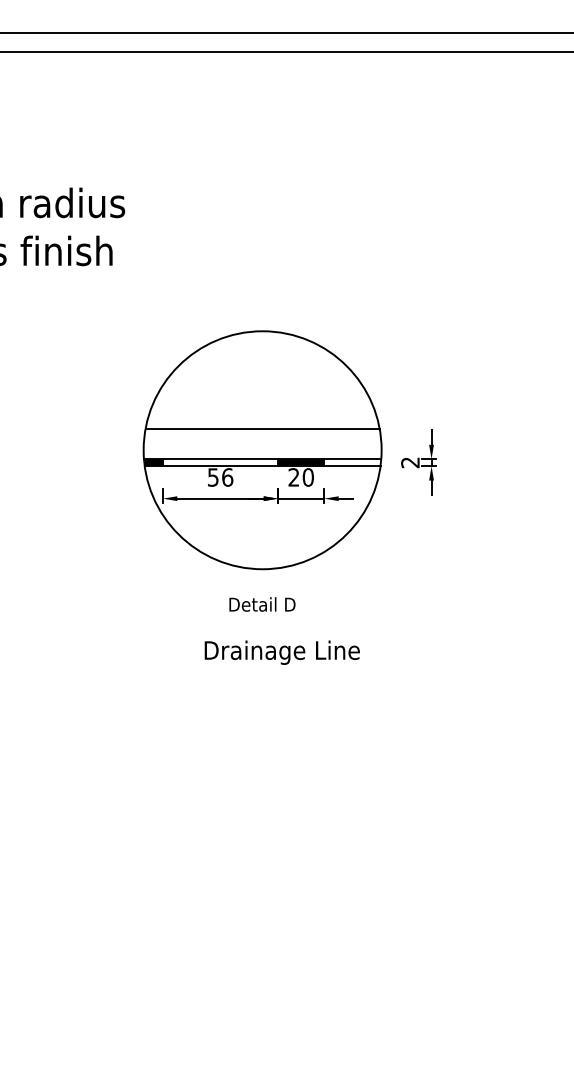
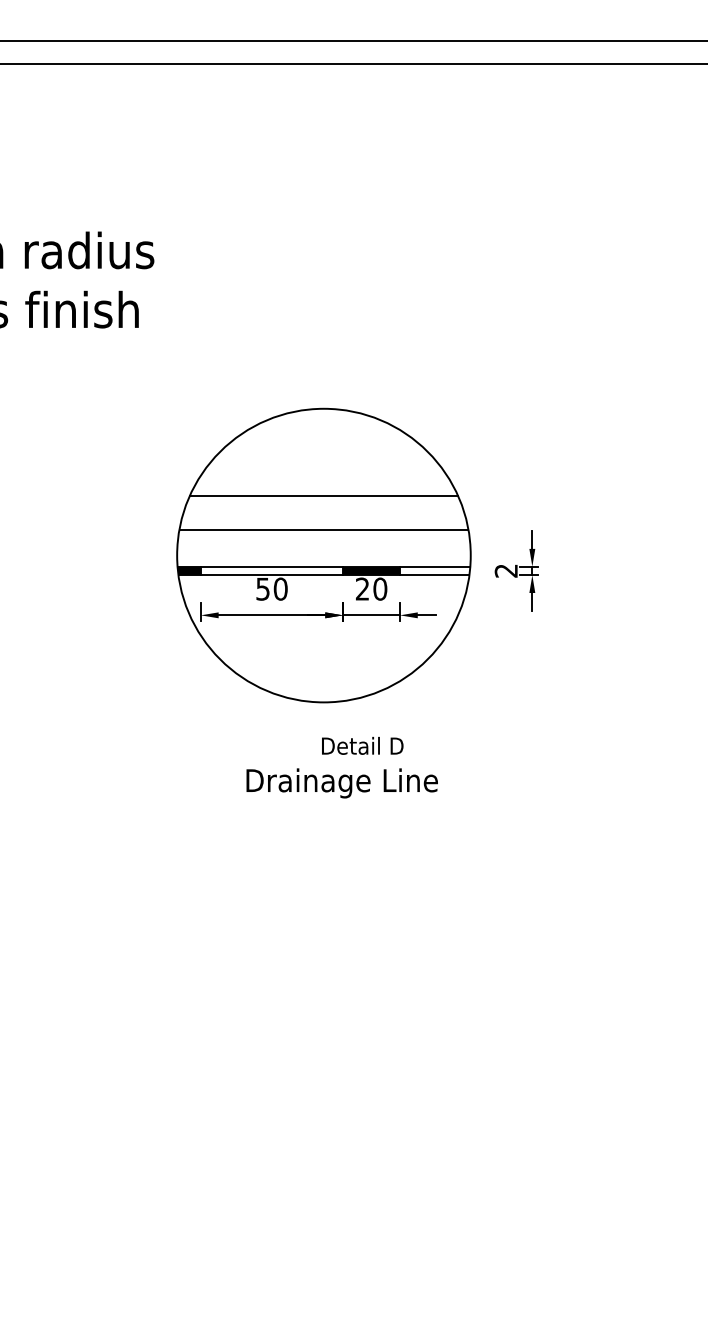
line: (262, 401) -> (323, 495), added
text: (227, 476) -> (280, 588), 56 -> 50
text: (262, 604) -> (362, 745), moved
text: (281, 652) -> (341, 783), moved

